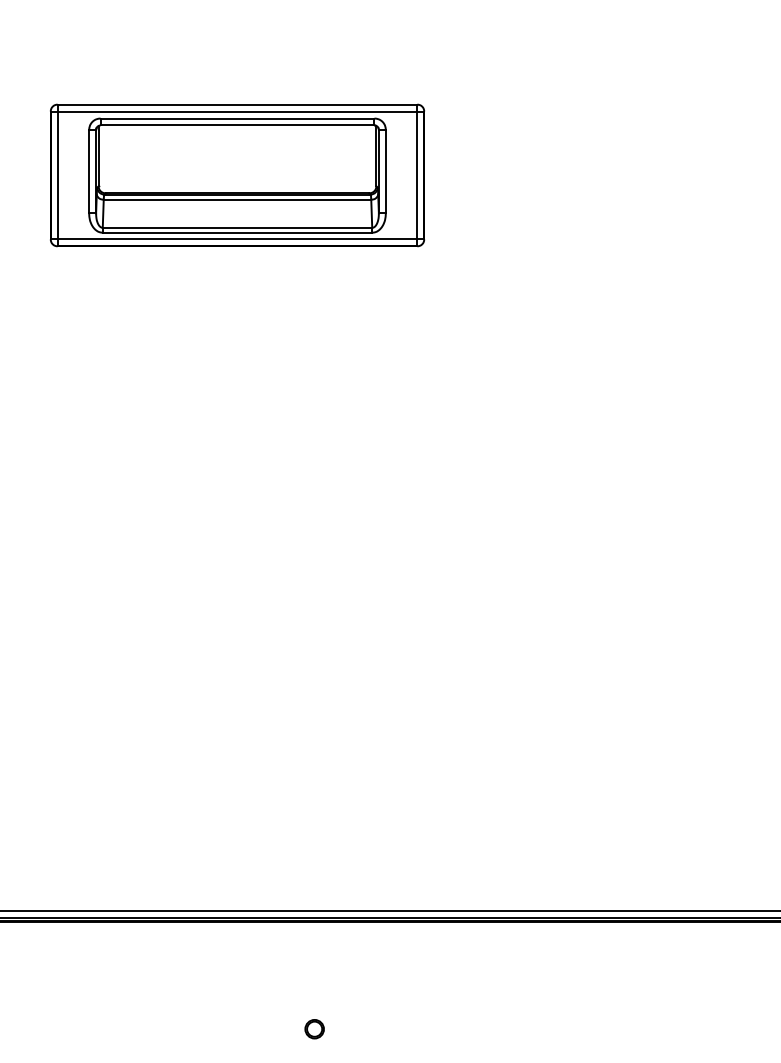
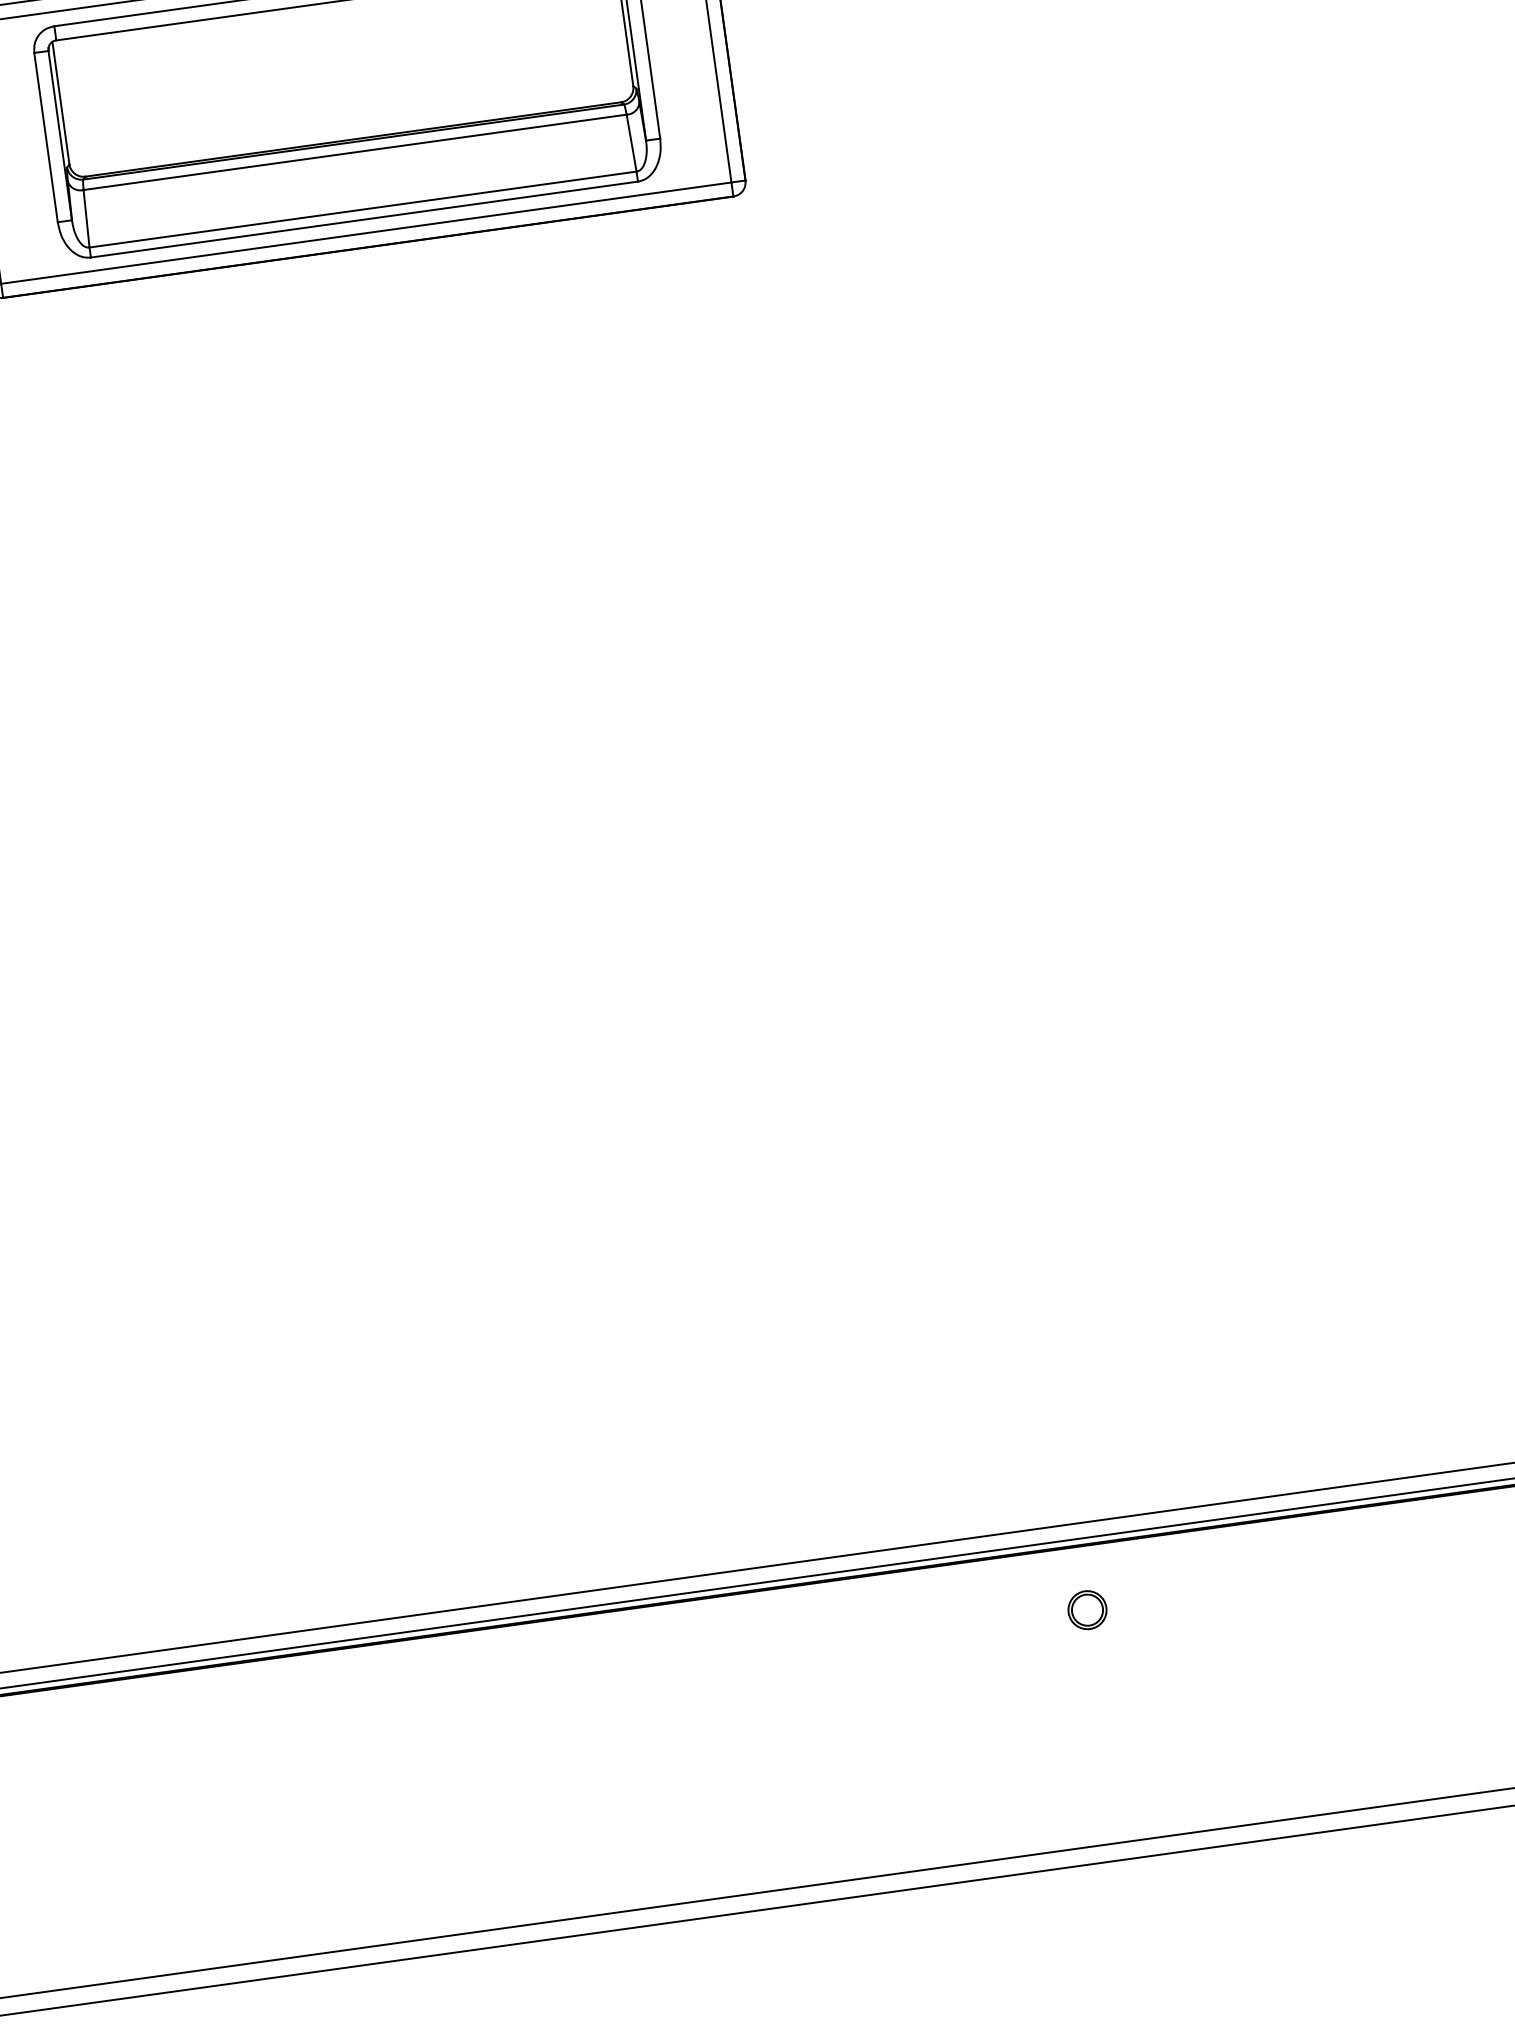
part: (314, 1029) -> (1087, 1610), moved

